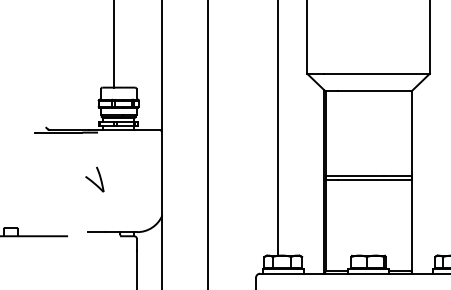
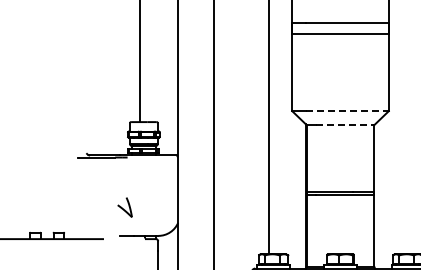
line: (377, 74) -> (347, 111), solid -> dashed
line: (374, 91) -> (345, 125), solid -> dashed
part: (94, 179) -> (124, 207), moved

